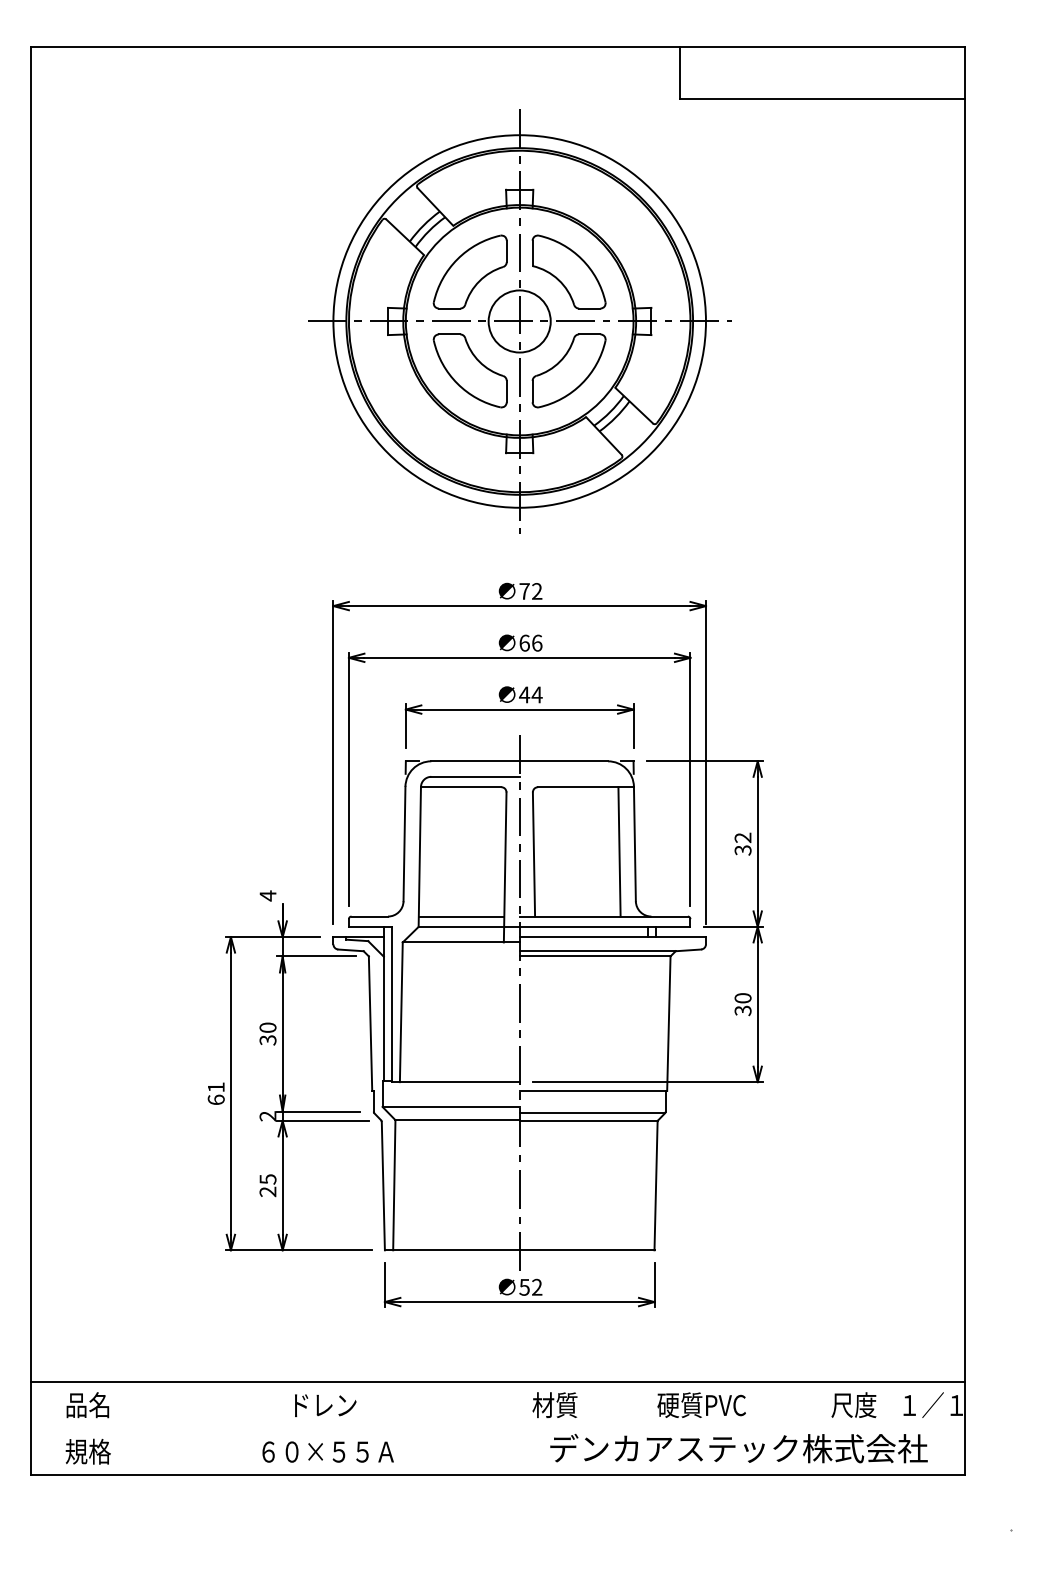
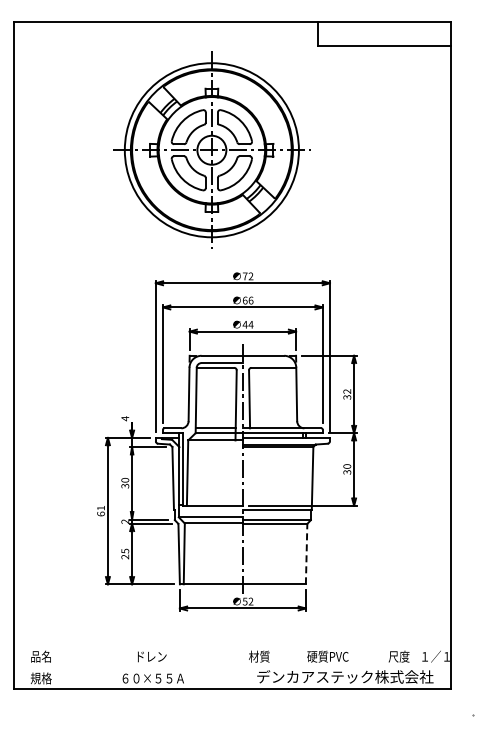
part: (518, 319) -> (211, 149), moved
line: (619, 850) -> (289, 397), removed
line: (655, 1186) -> (306, 554), solid -> dashed
line: (497, 1381) -> (232, 645), removed

